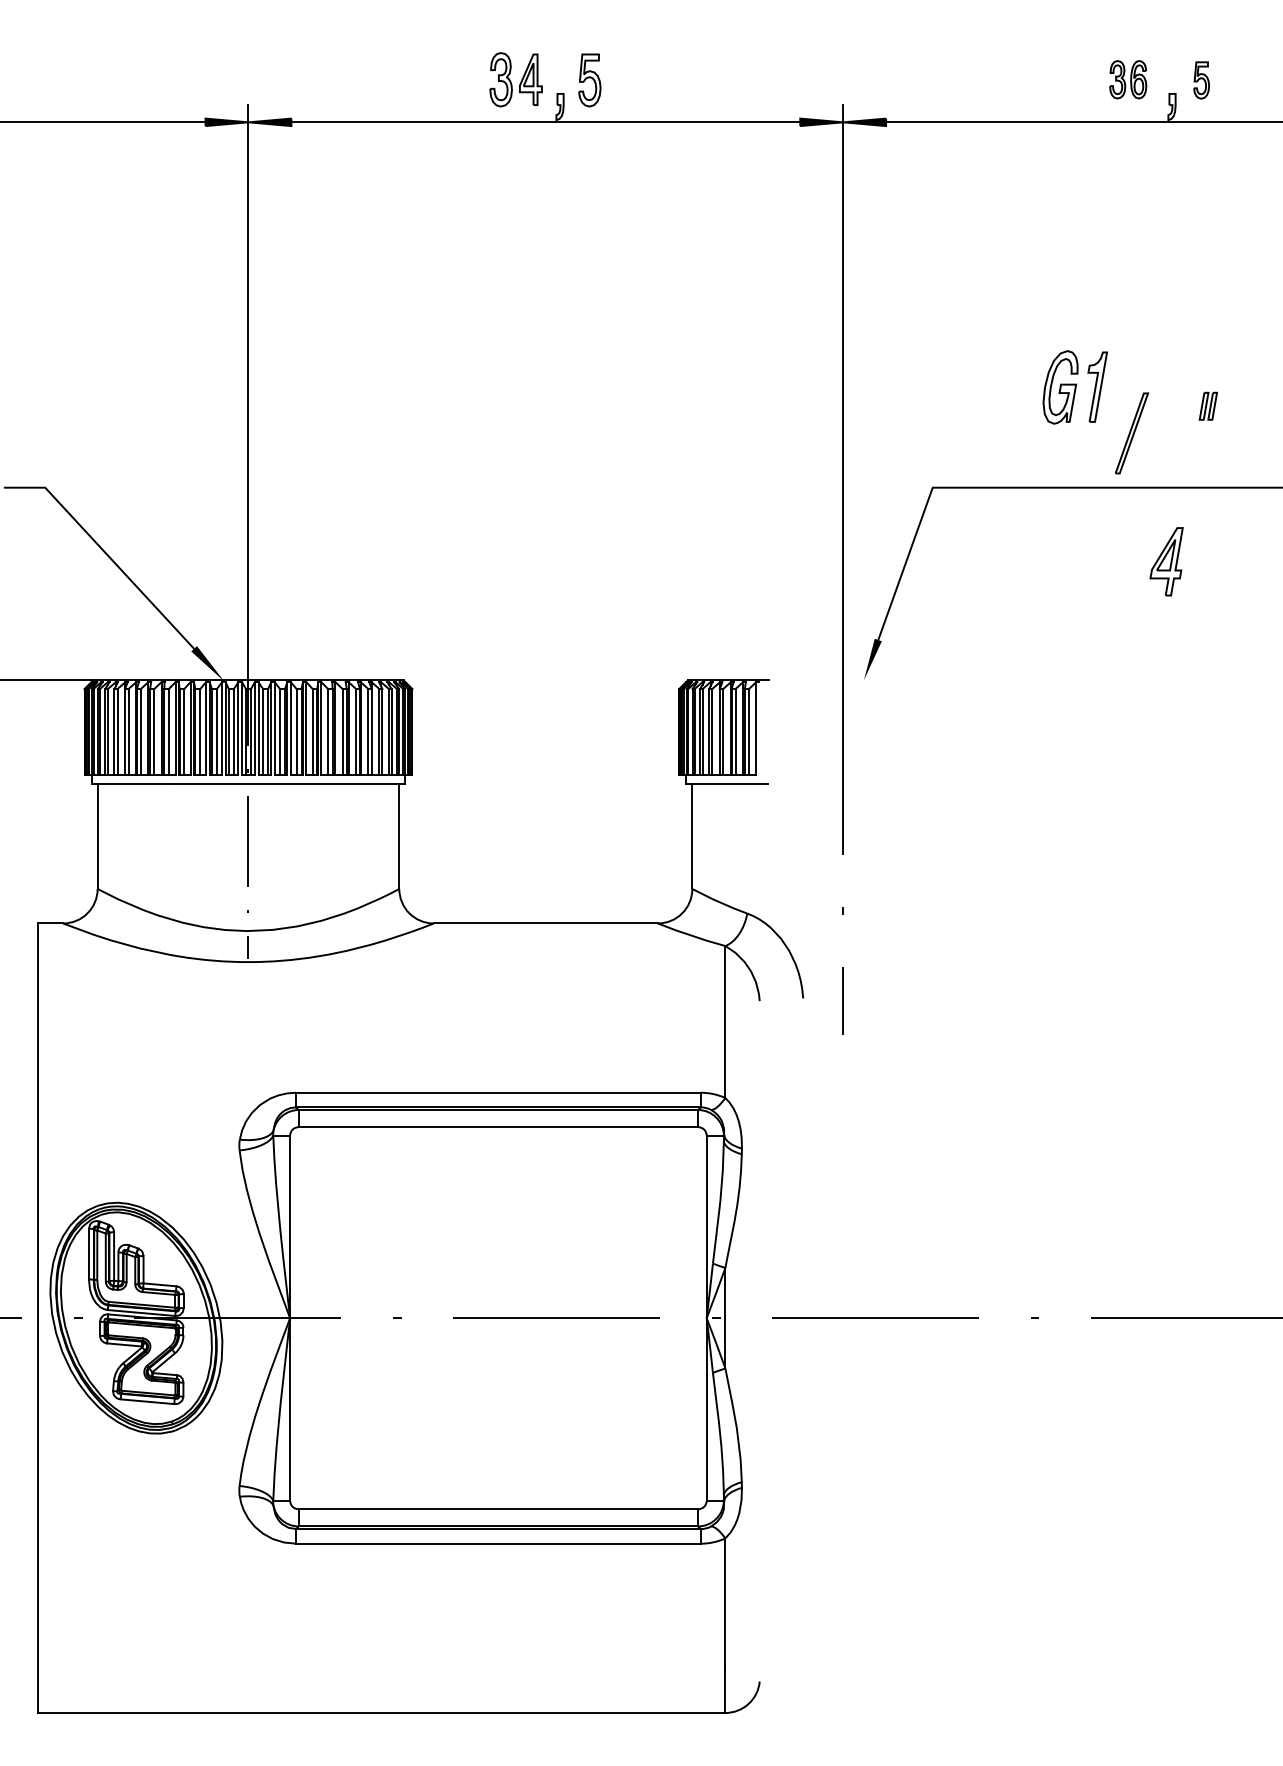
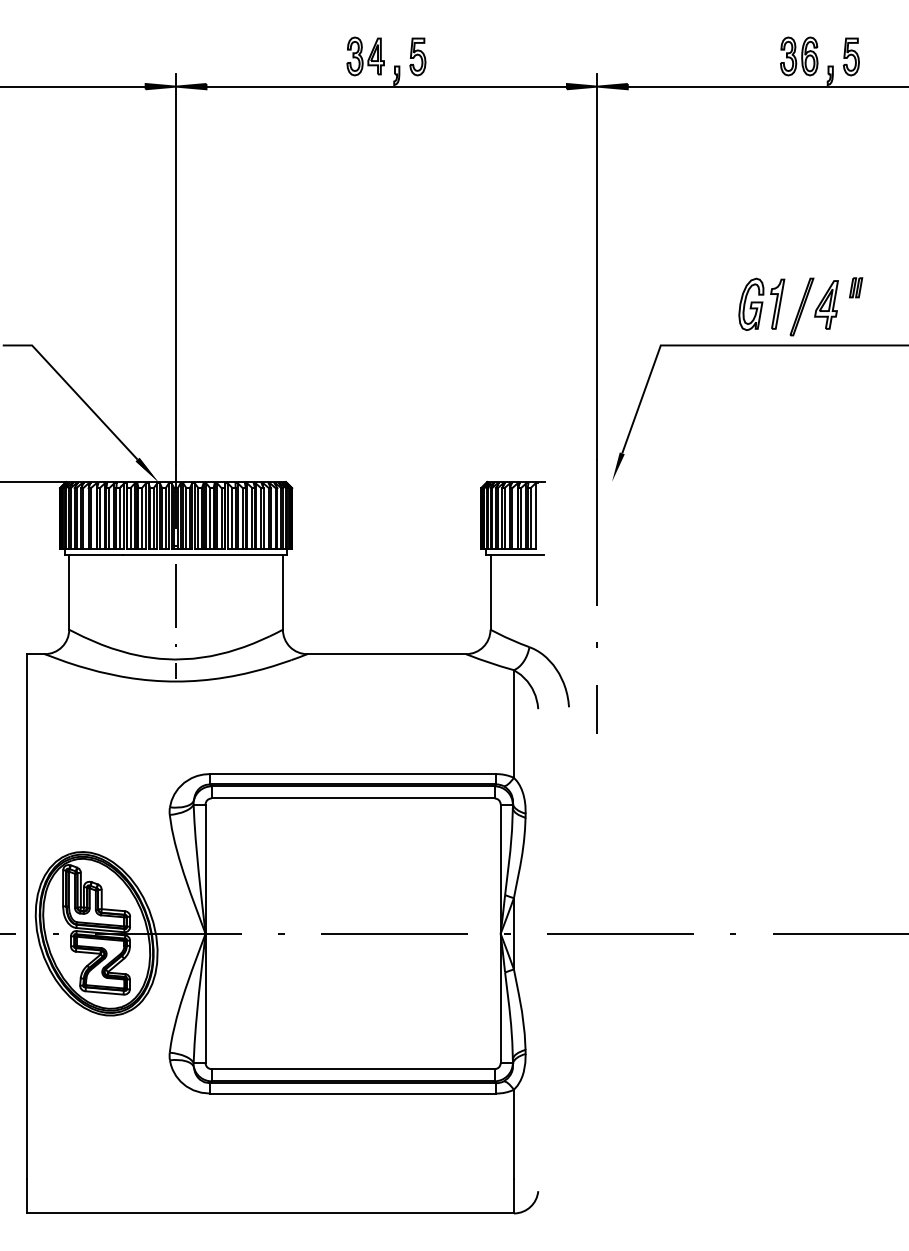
part: (1128, 79) -> (799, 56), size x1.43
part: (1200, 79) -> (850, 56), size x1.43
part: (1074, 386) -> (761, 303), moved
part: (1166, 561) -> (826, 304), moved

